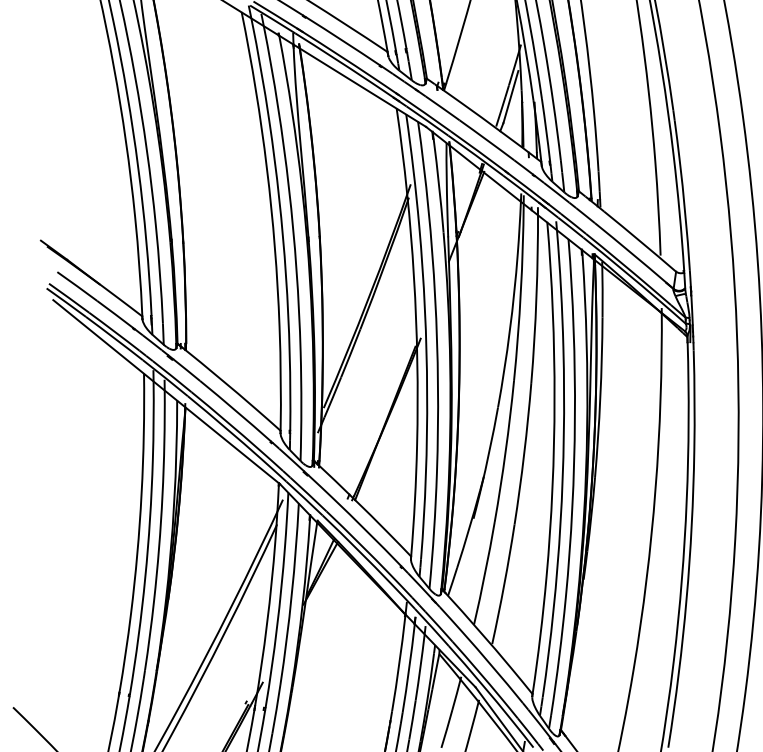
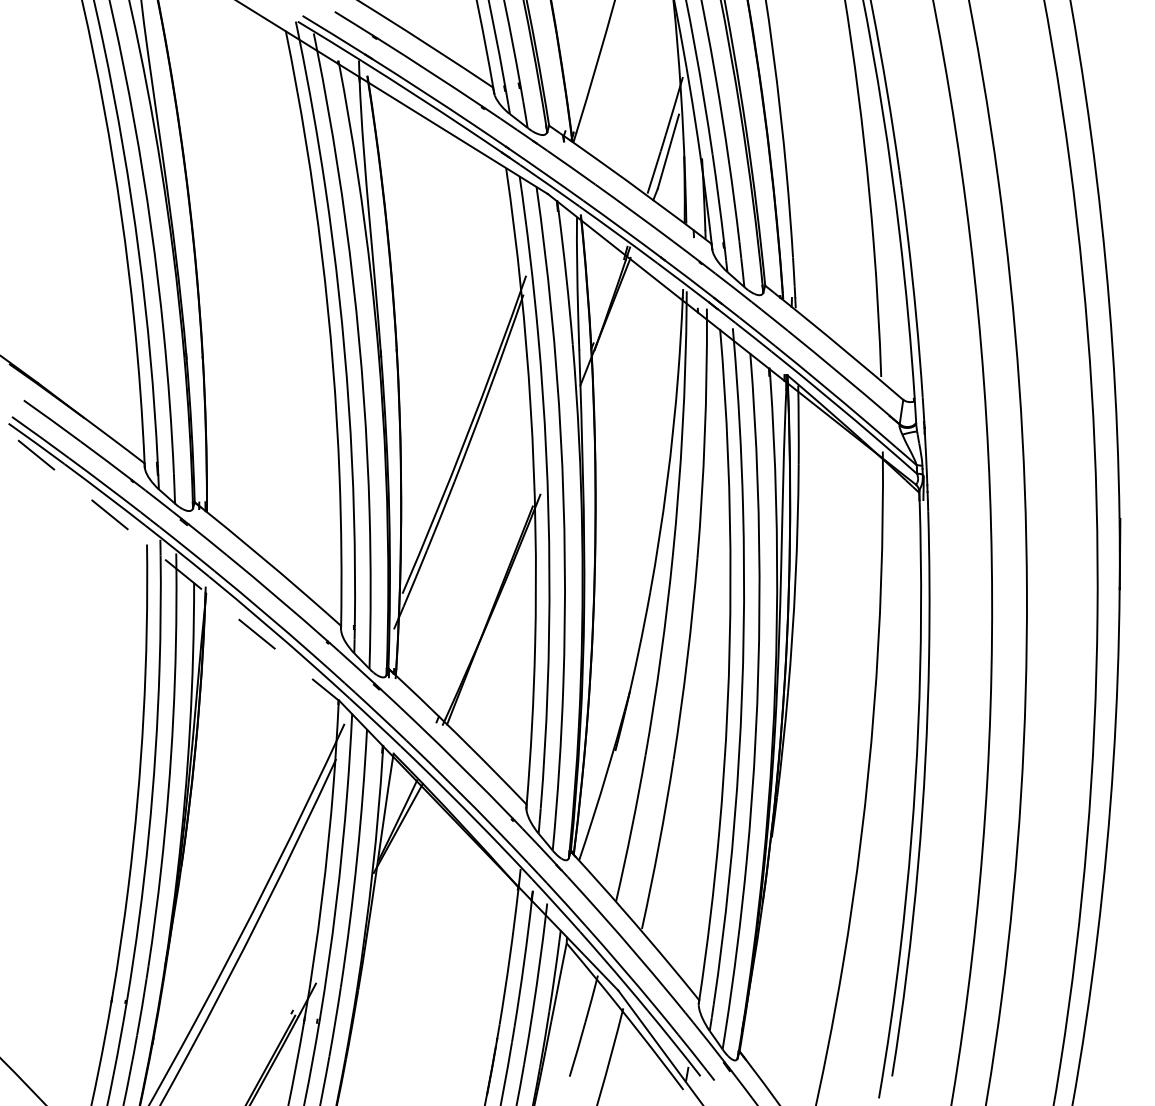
line: (166, 392) -> (179, 571), solid -> dashed

